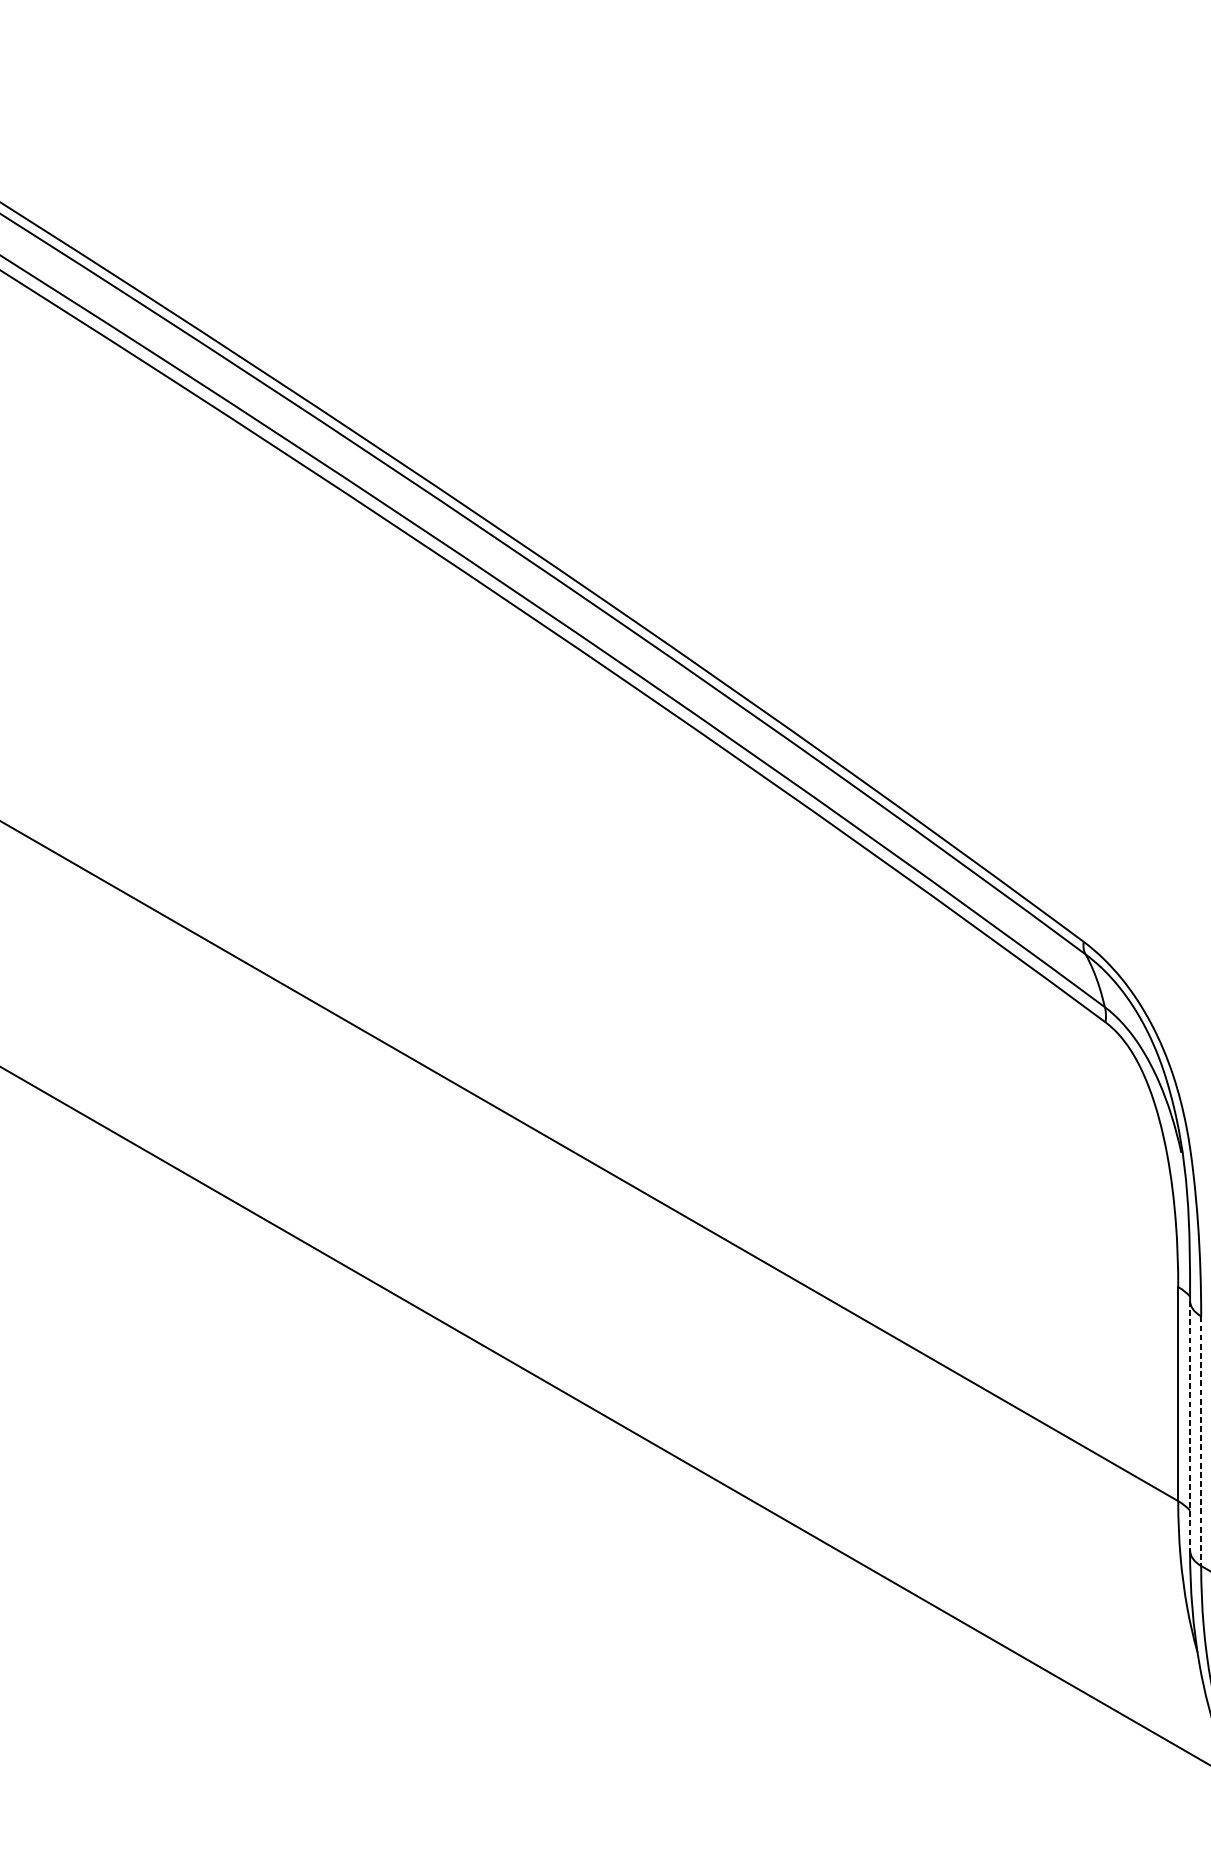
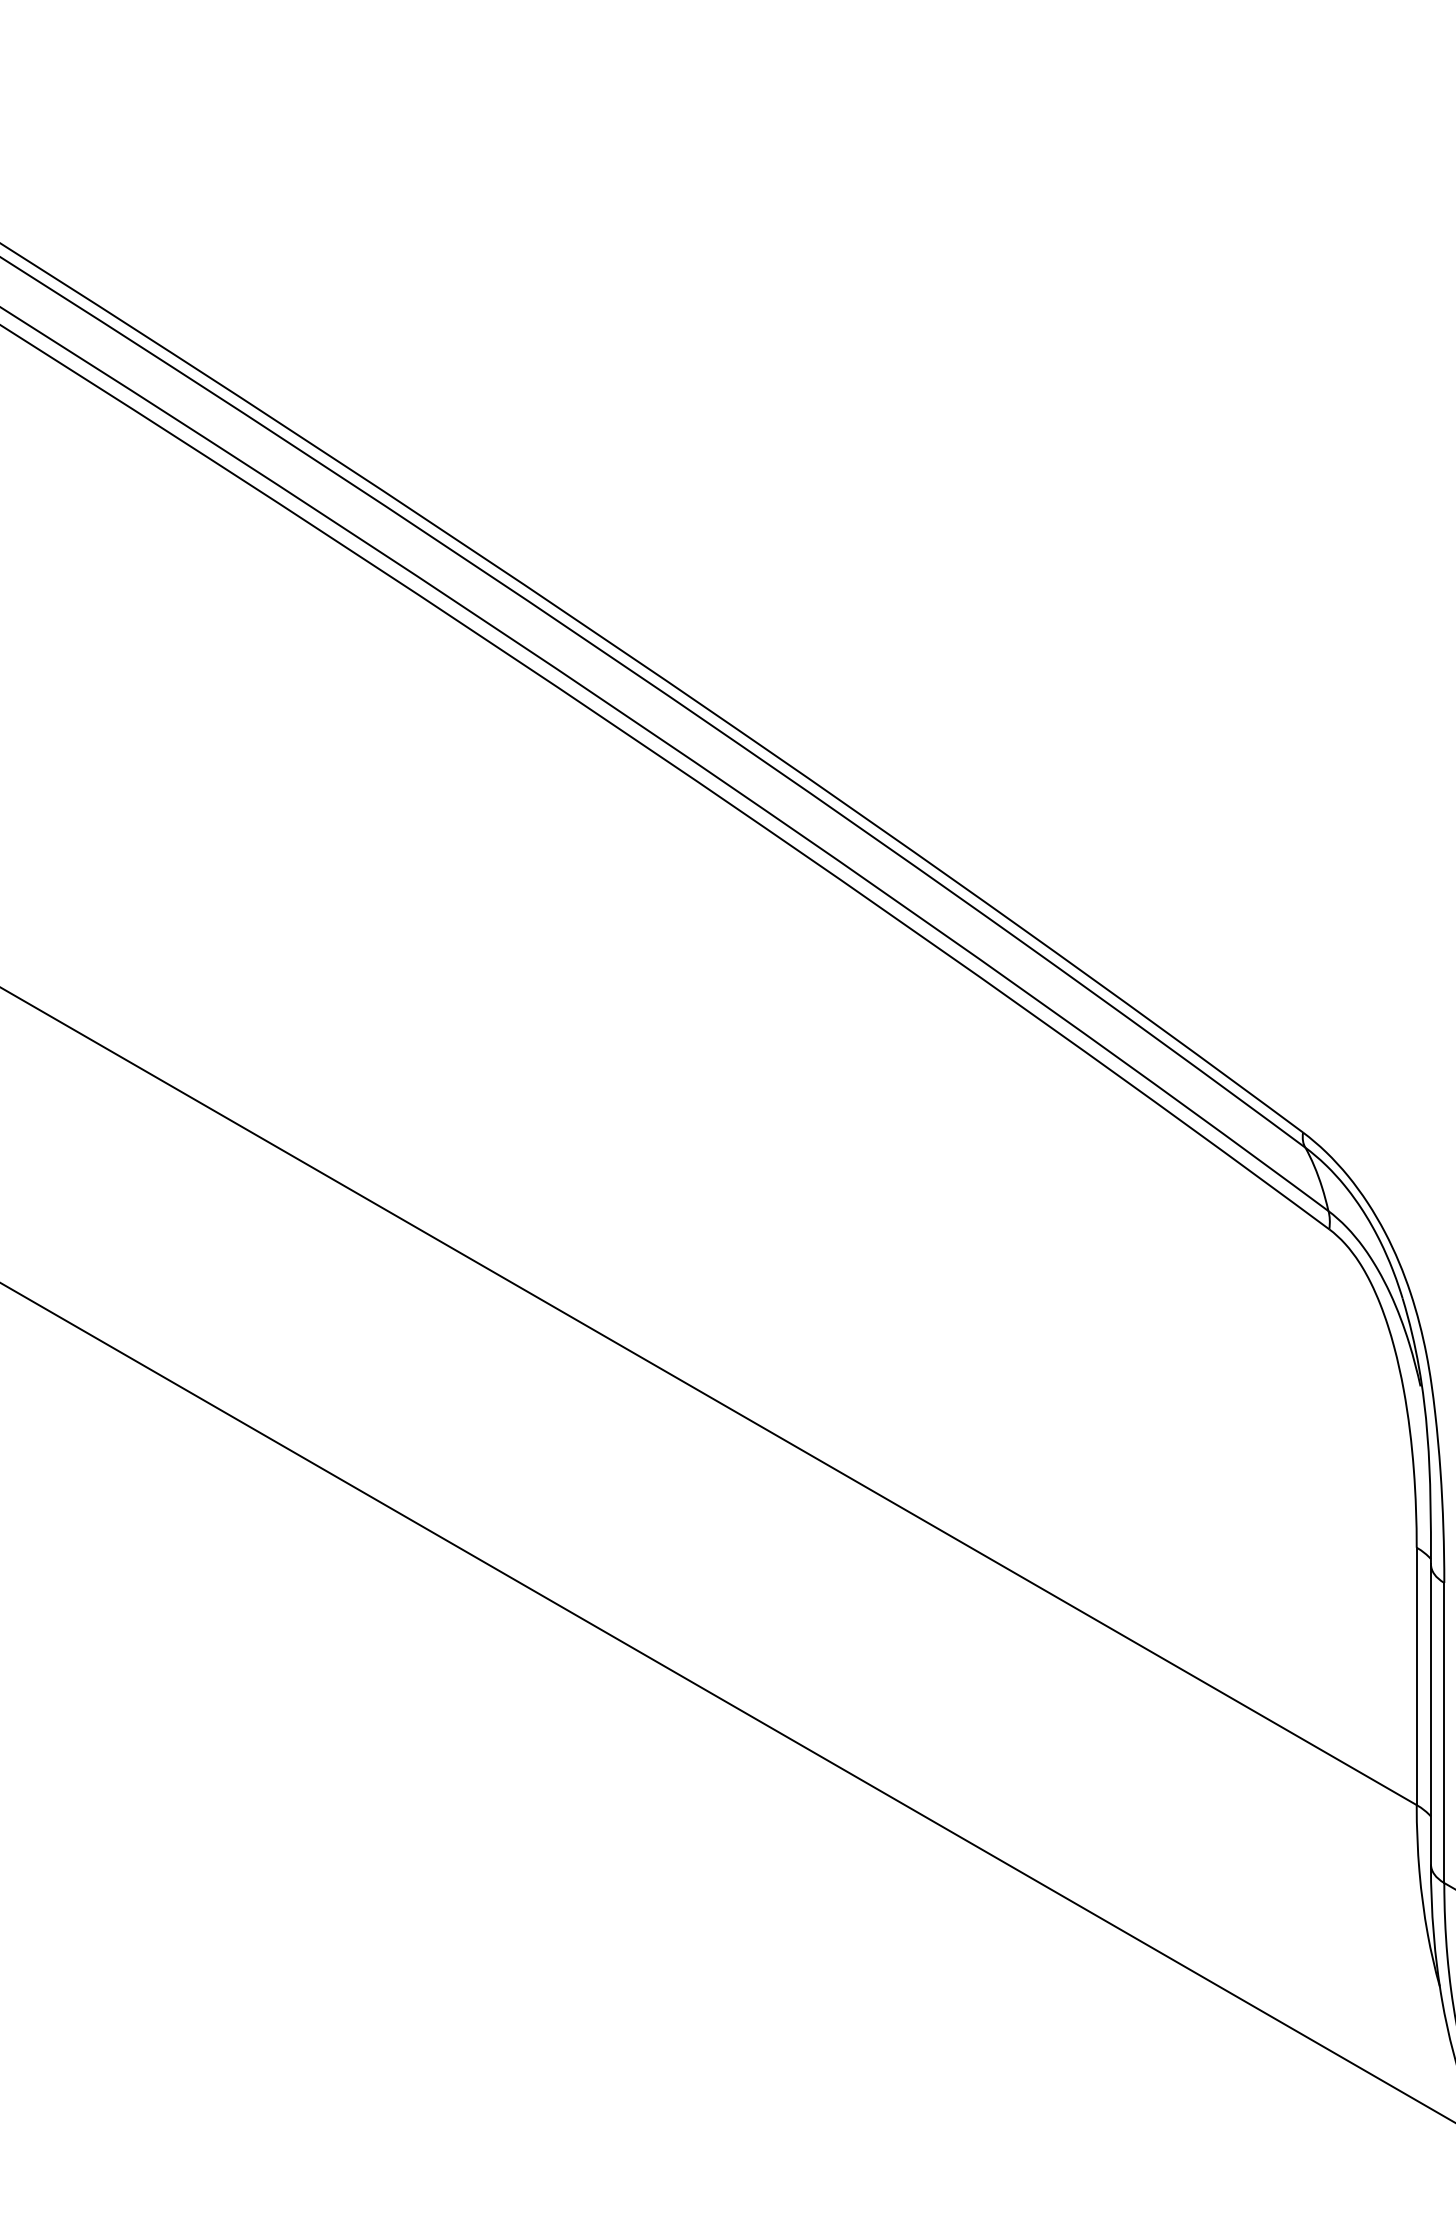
line: (1189, 1425) -> (1430, 1714), dashed -> solid
line: (1201, 1441) -> (1444, 1733), dashed -> solid

